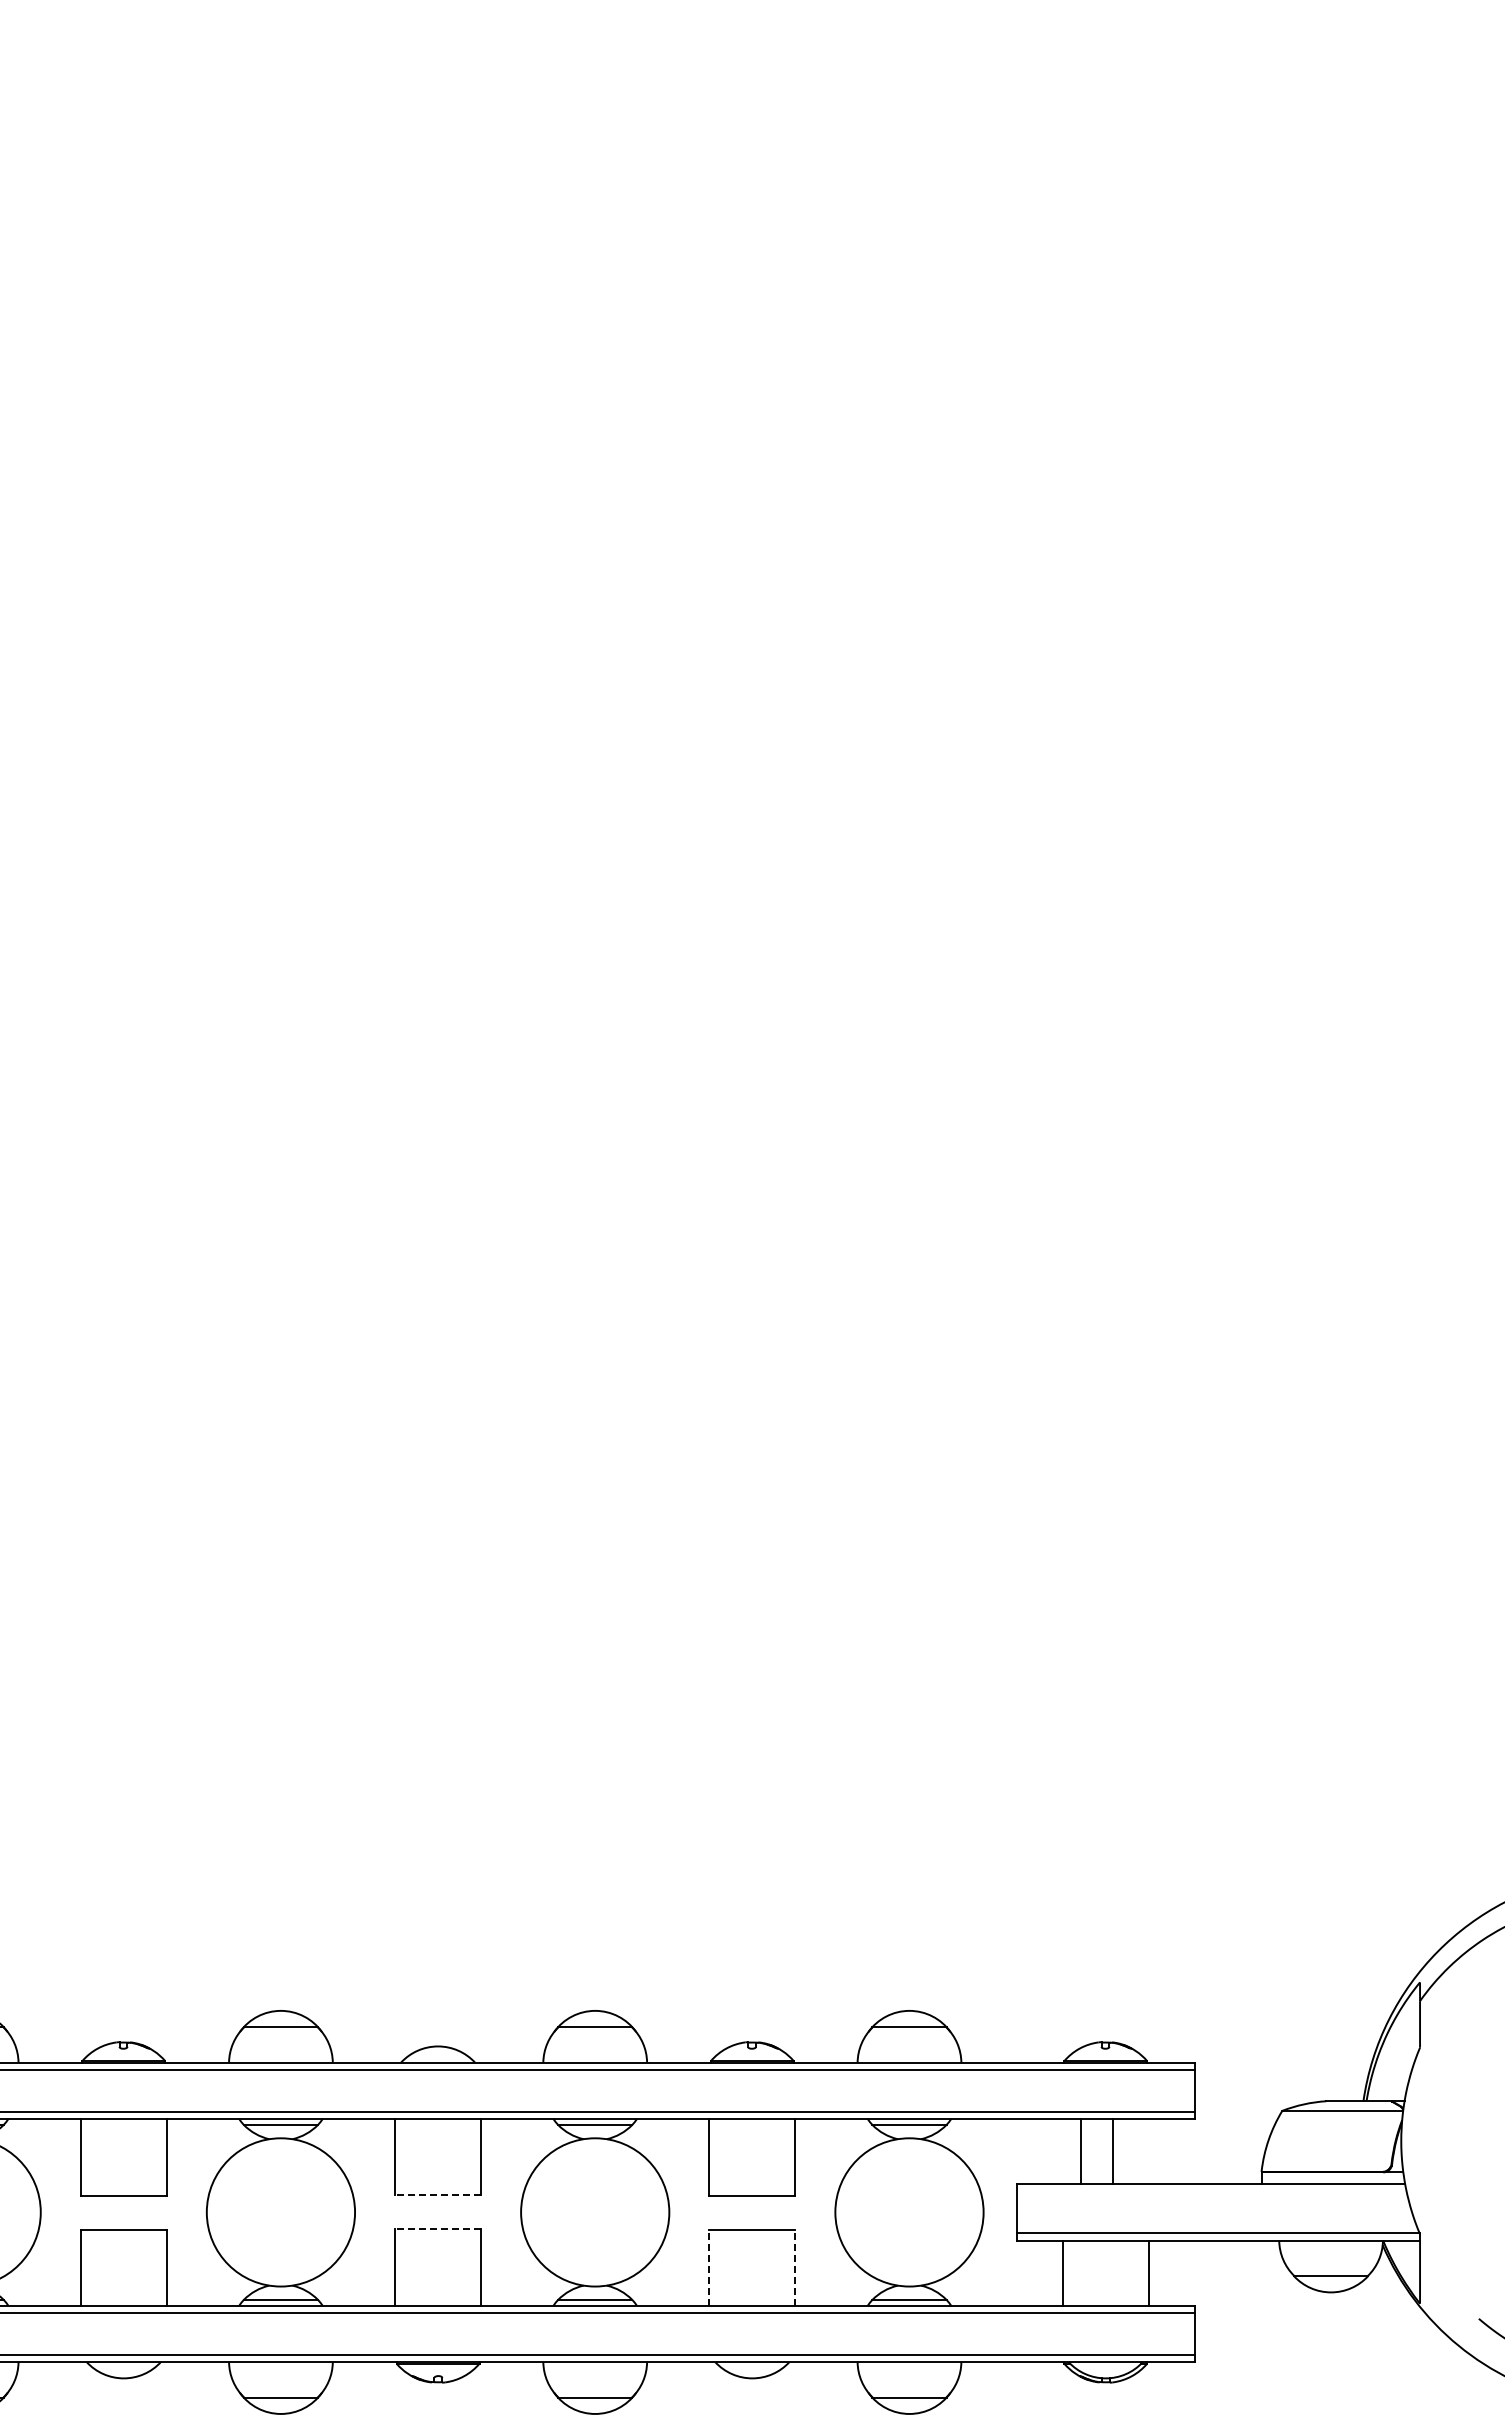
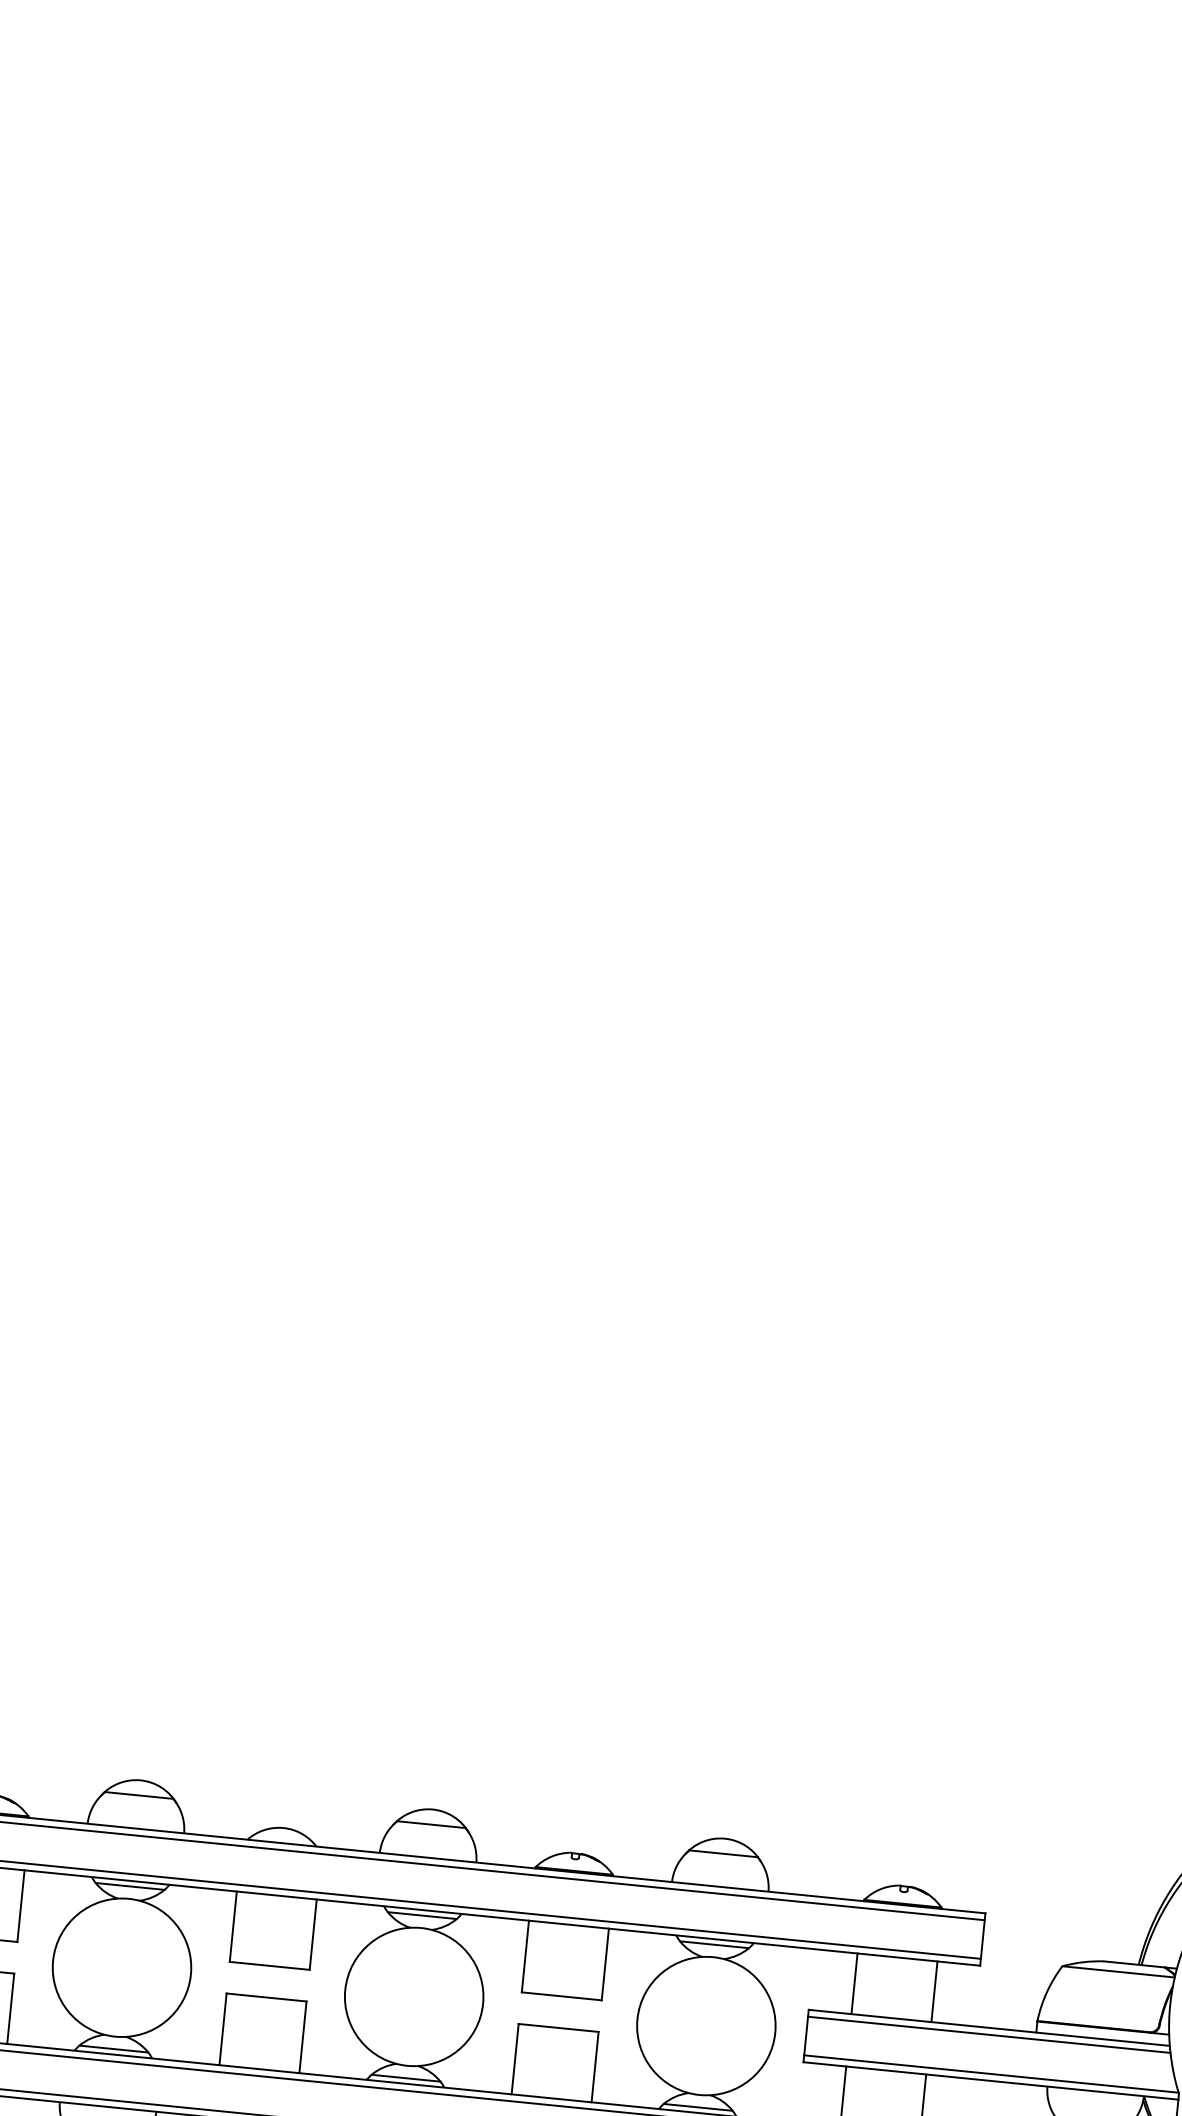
line: (1080, 2151) -> (934, 1991), moved
line: (1112, 2151) -> (854, 1983), moved
line: (1211, 2191) -> (989, 2034), added
line: (438, 2194) -> (270, 1965), dashed -> solid
line: (438, 2228) -> (267, 1997), dashed -> solid
line: (709, 2267) -> (515, 2058), dashed -> solid
line: (795, 2267) -> (595, 2066), dashed -> solid

